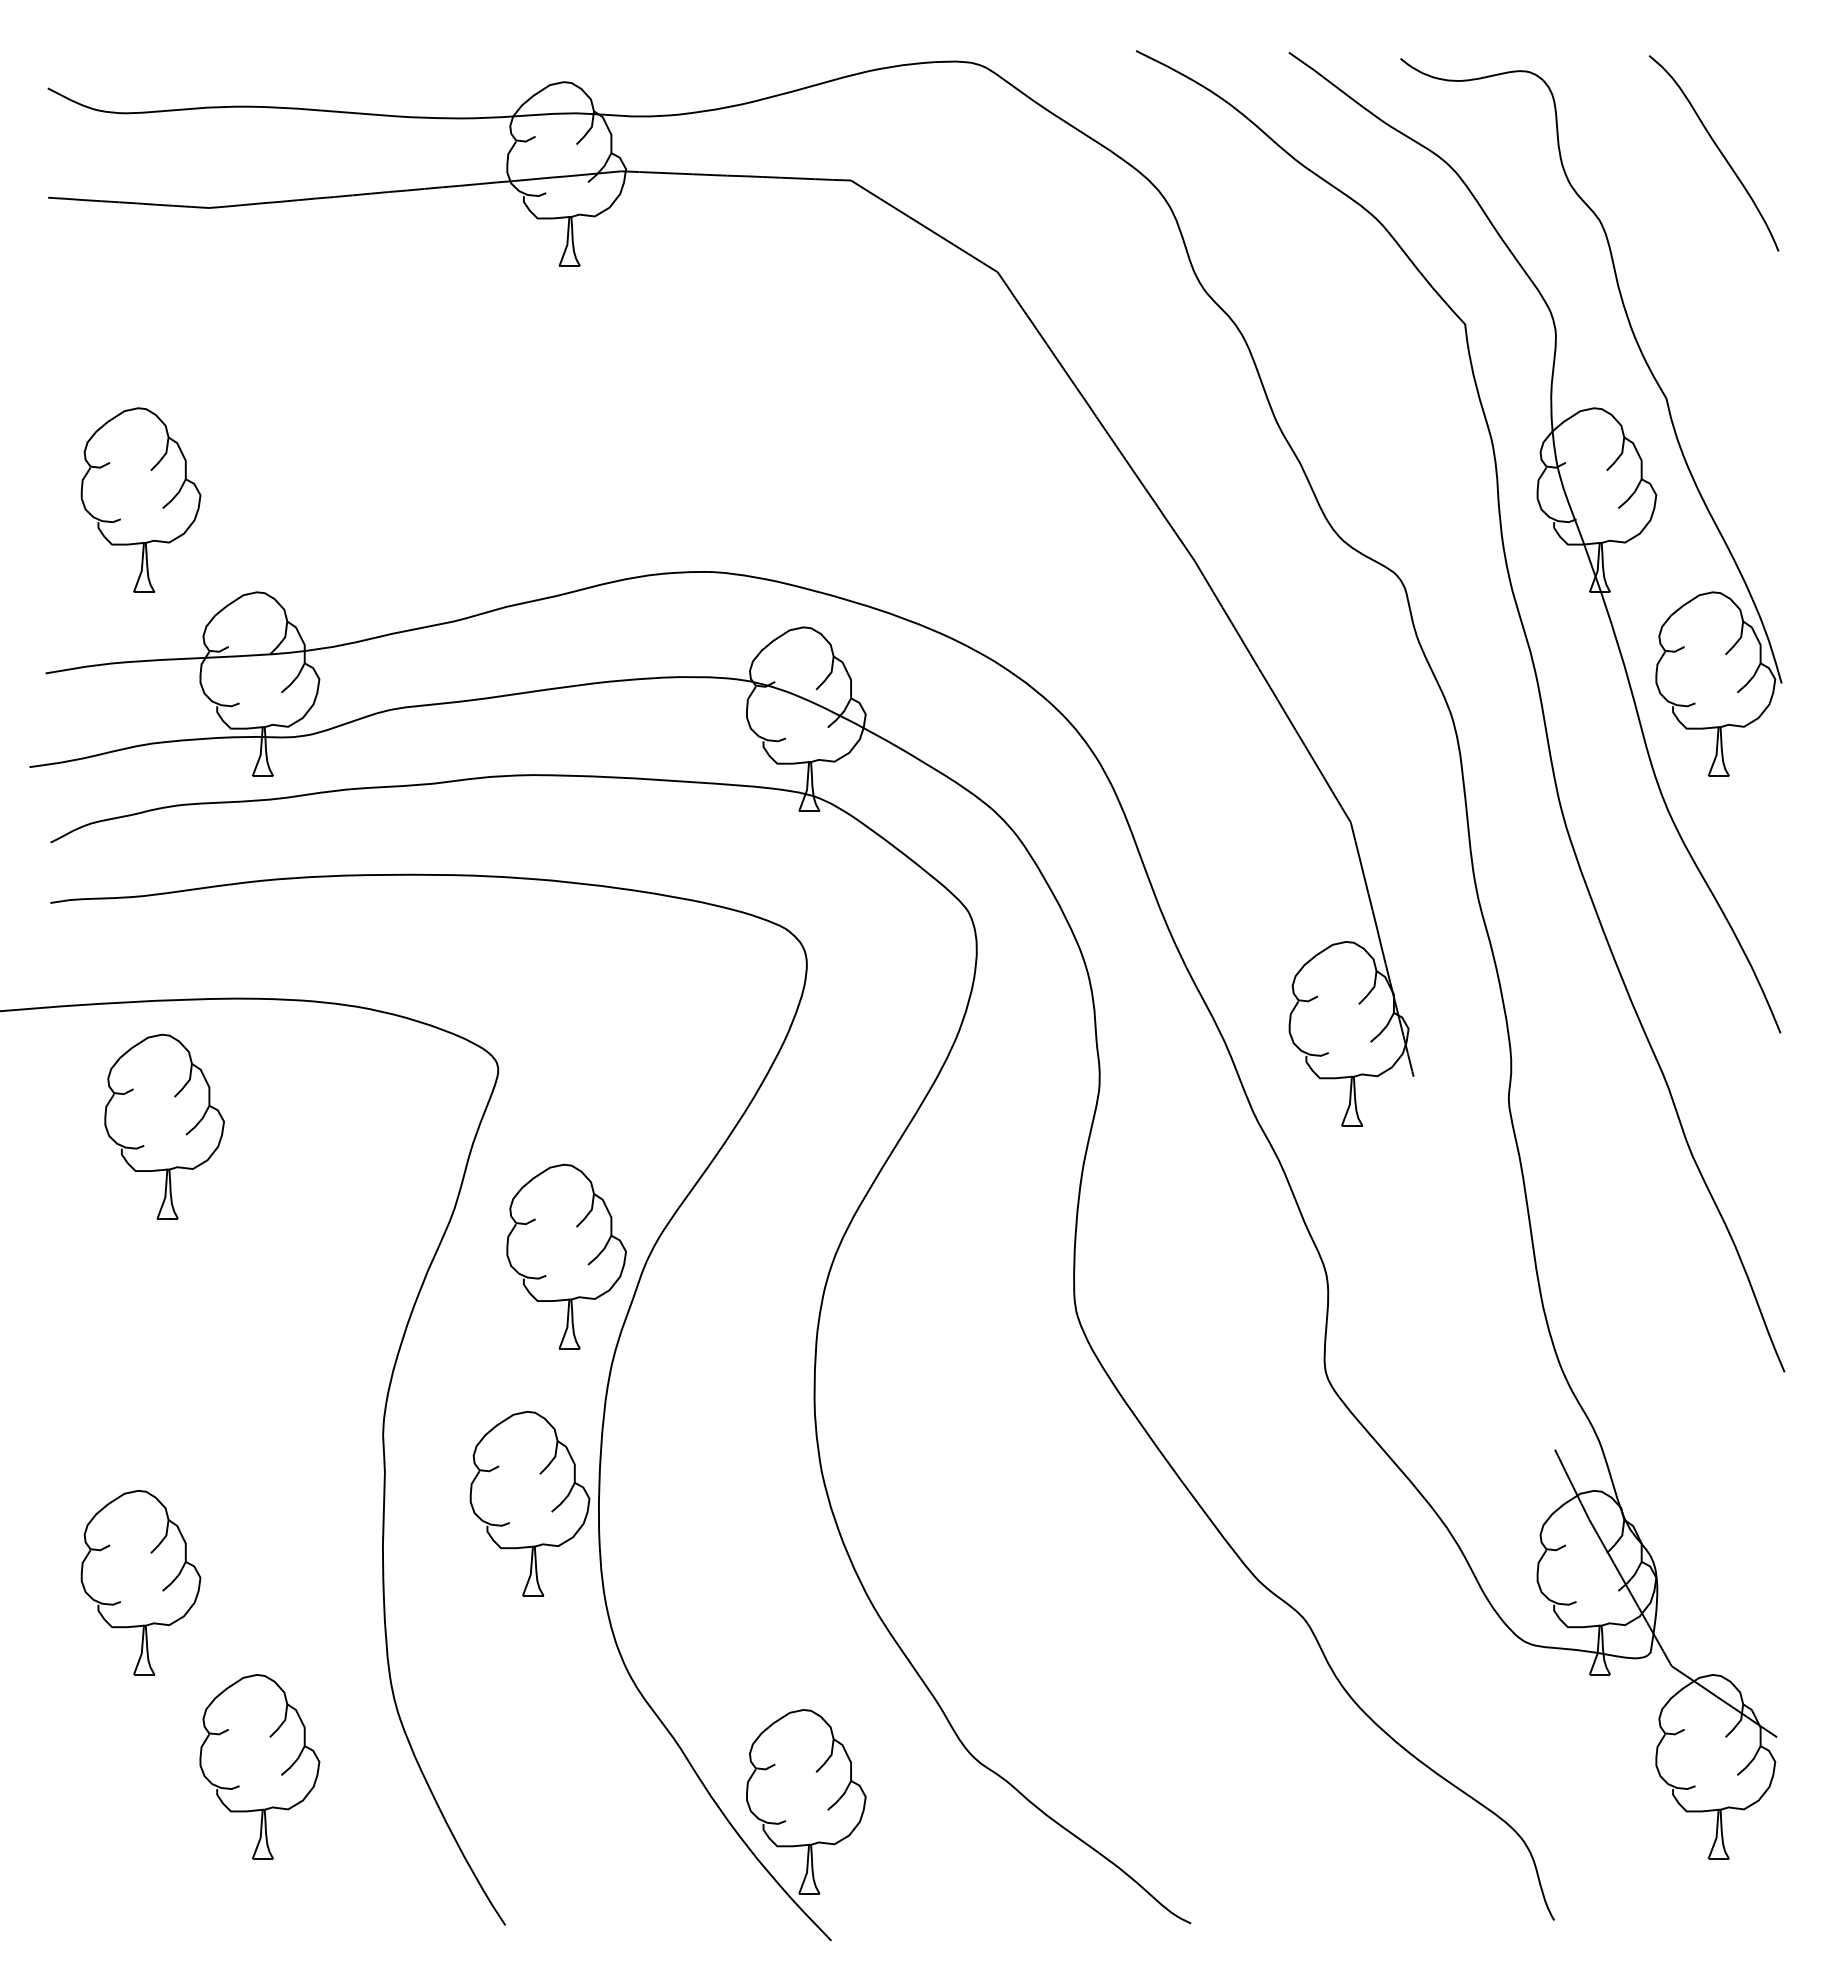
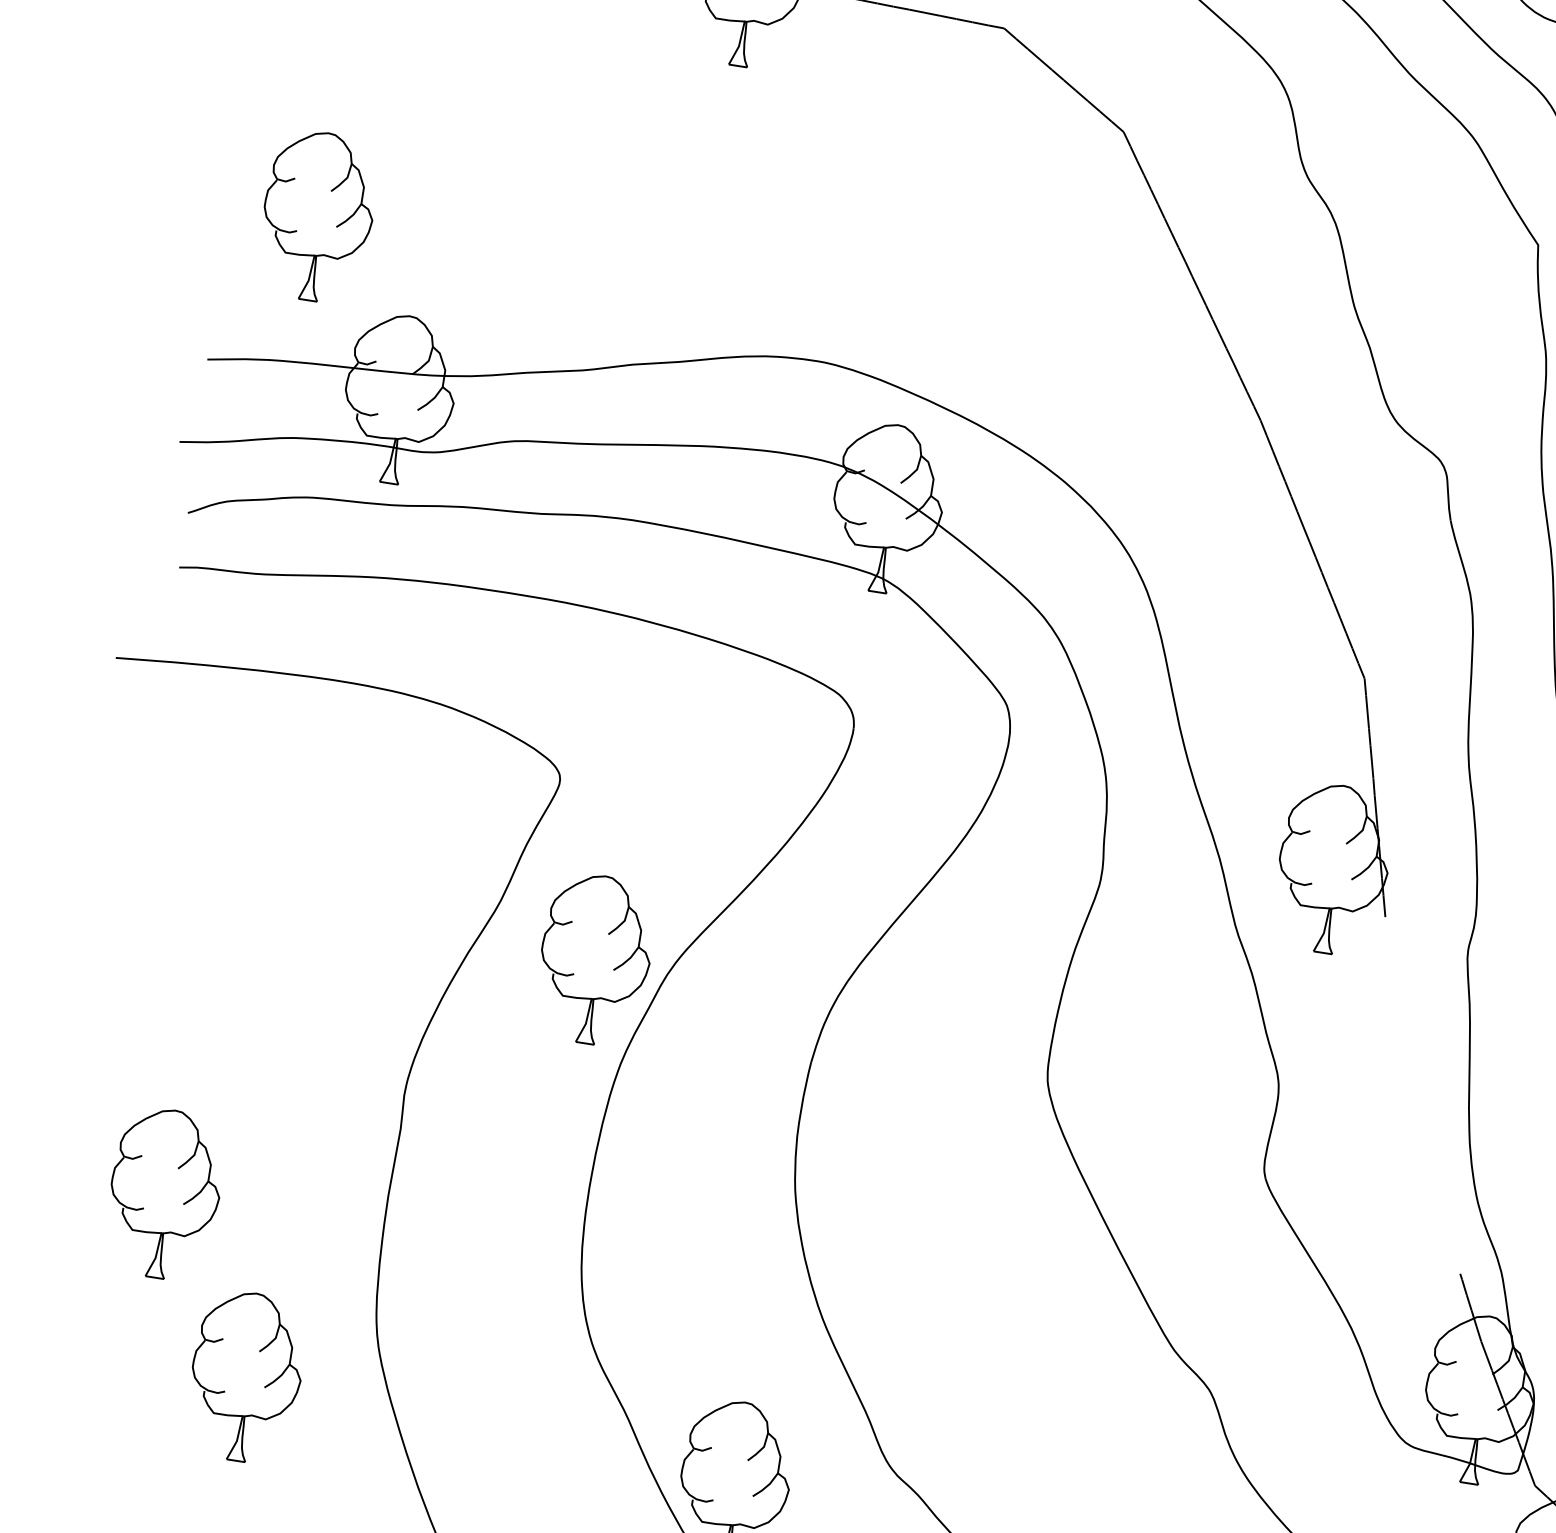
part: (164, 1126) -> (250, 785), removed
part: (529, 1503) -> (526, 1177), removed

